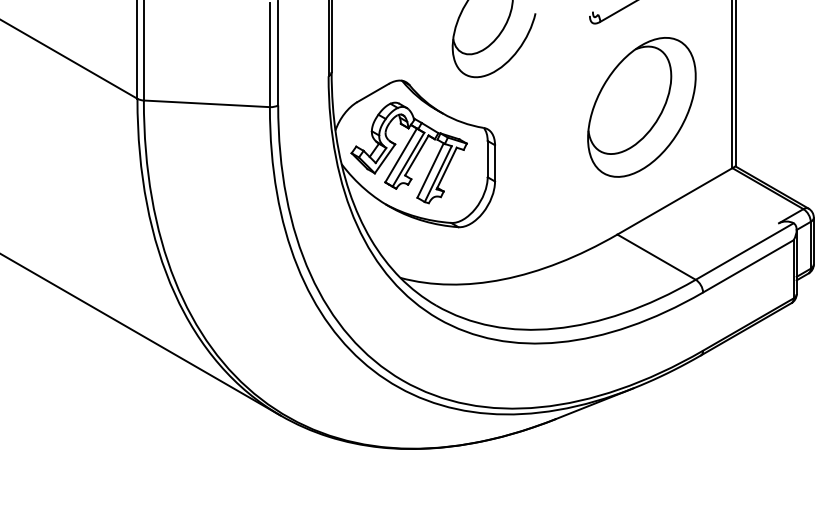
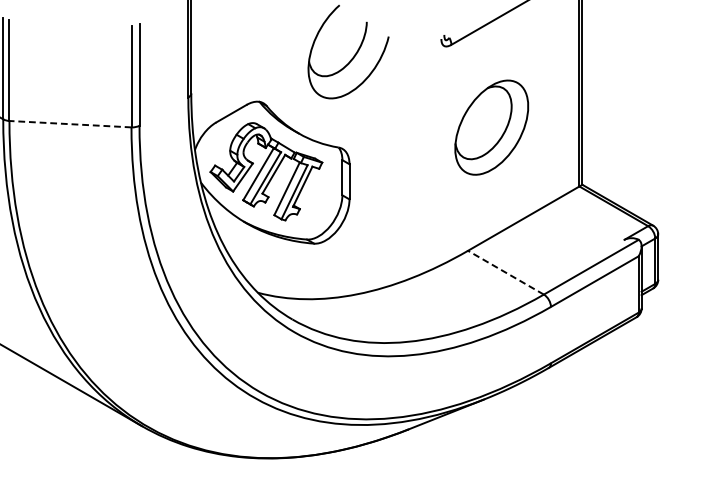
line: (206, 103) -> (70, 123), solid -> dashed
part: (641, 107) -> (491, 127), size x0.7
line: (656, 256) -> (505, 272), solid -> dashed

